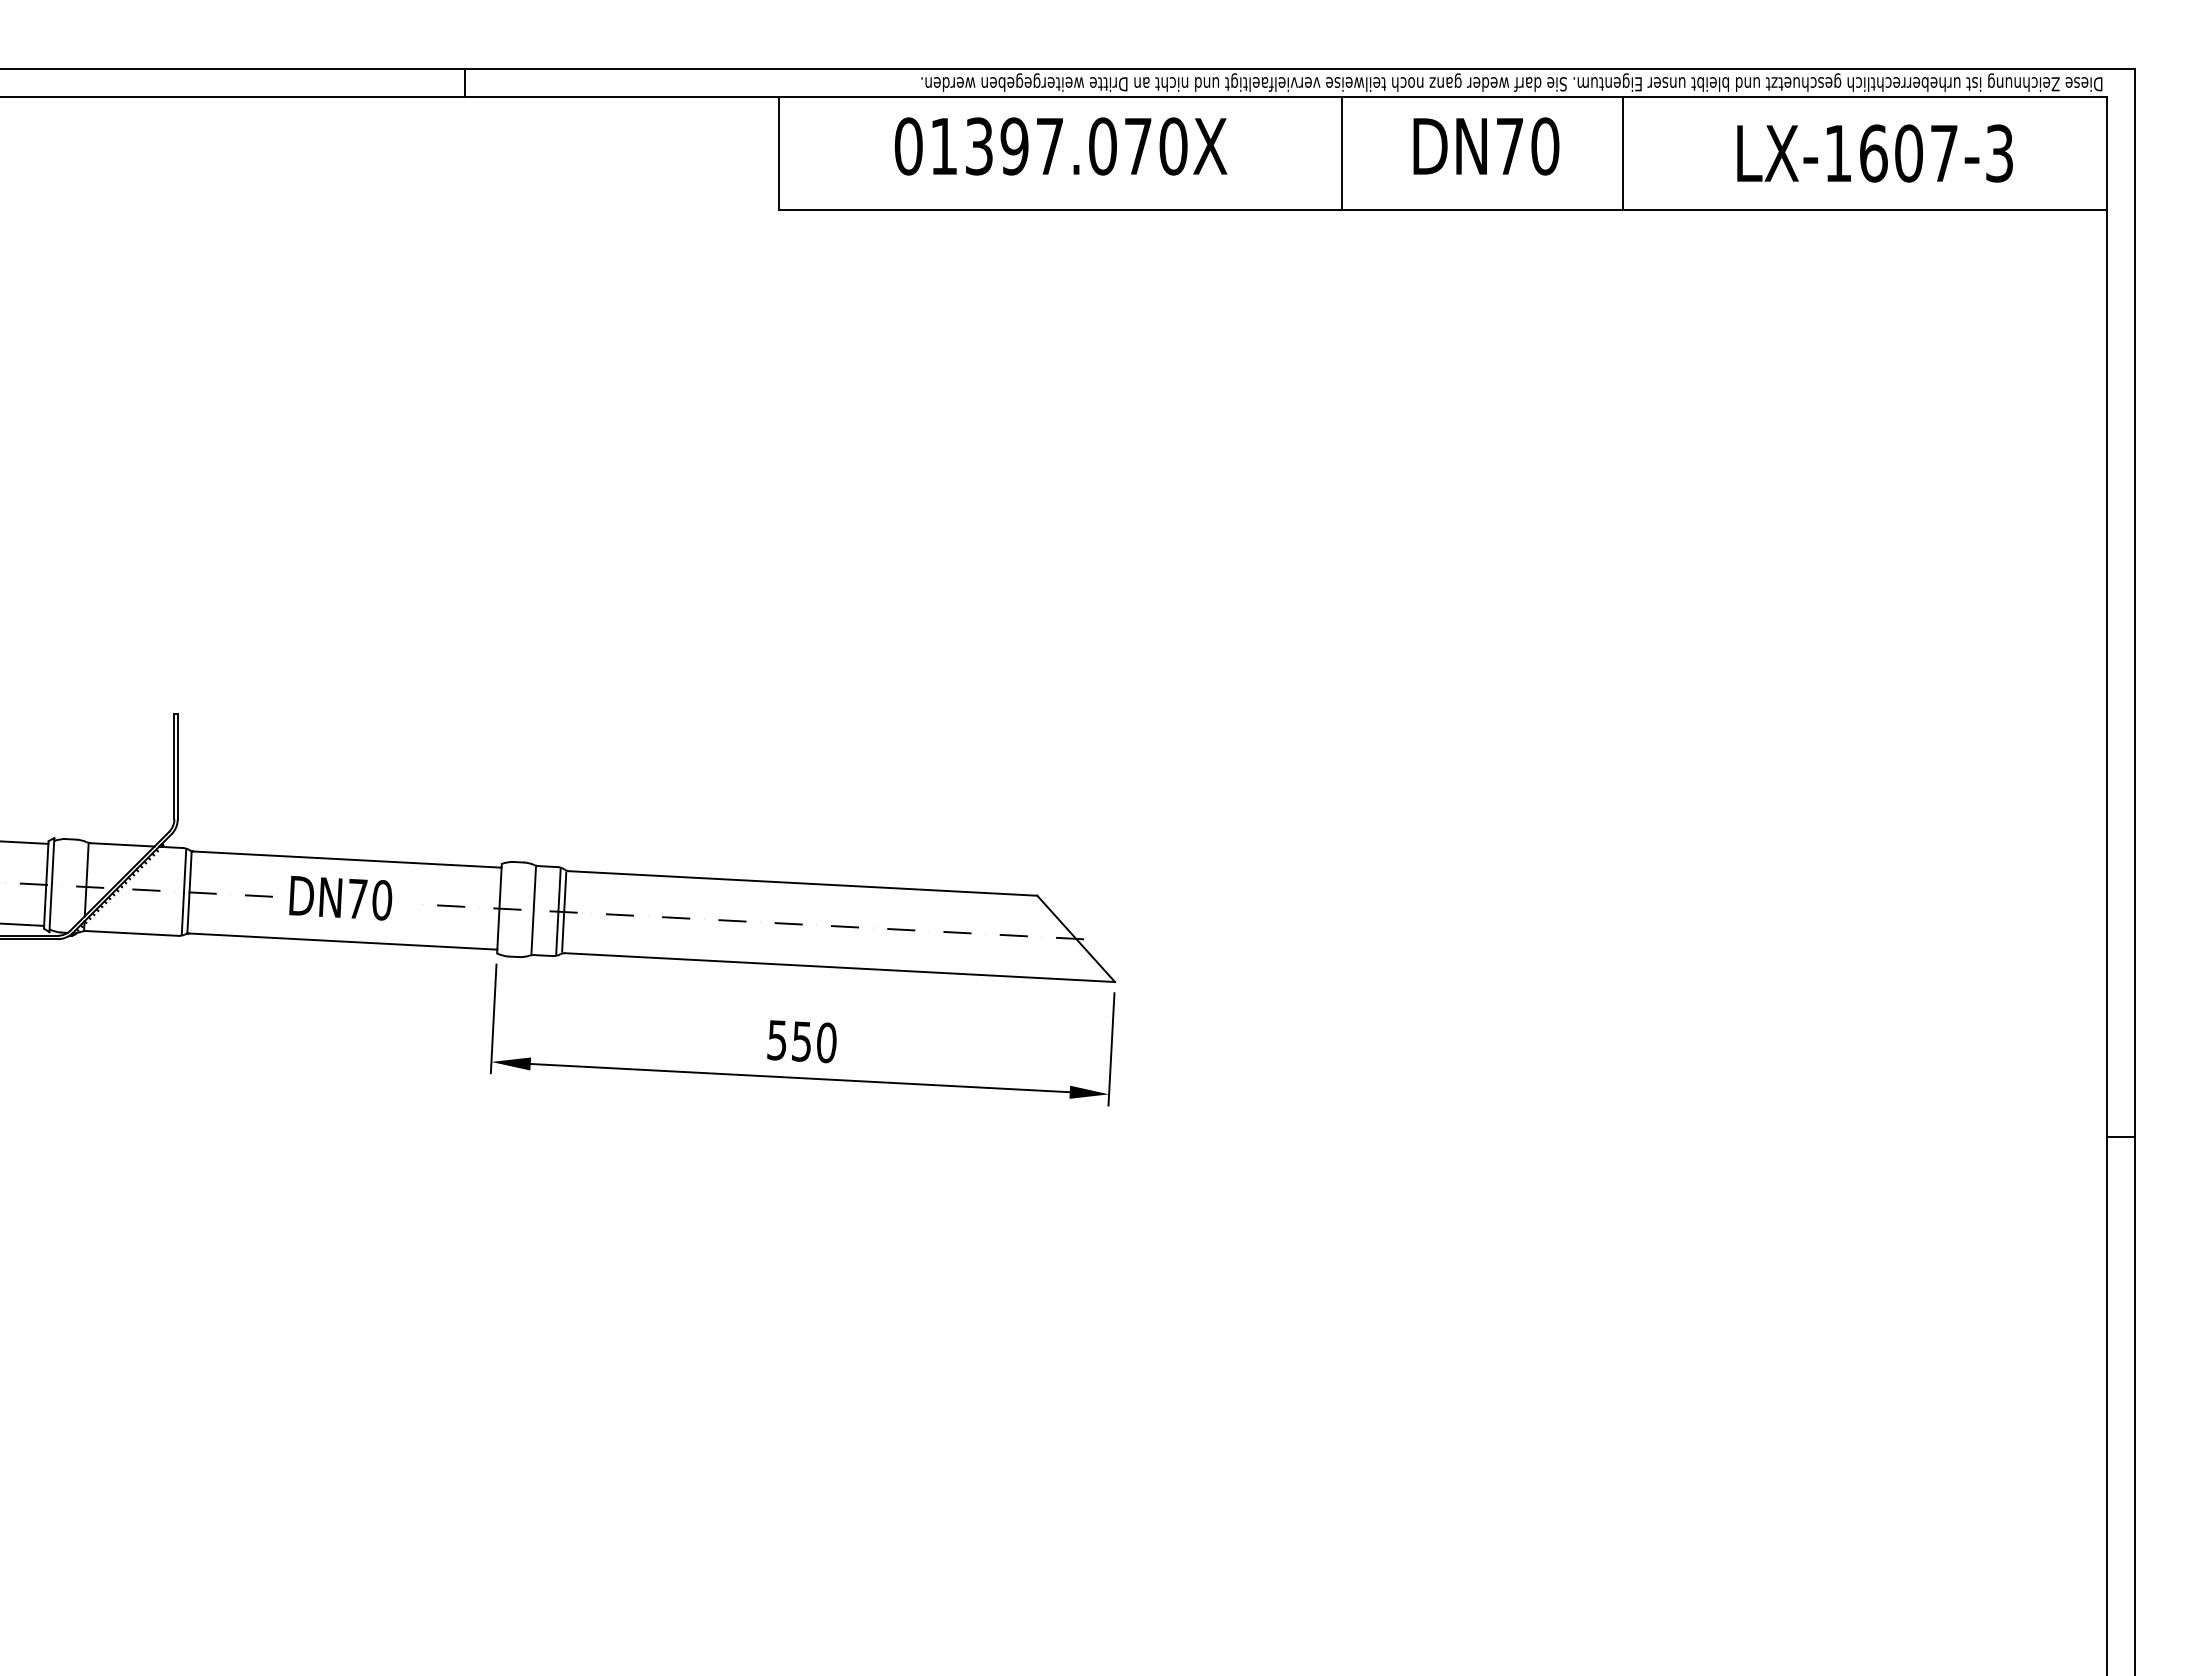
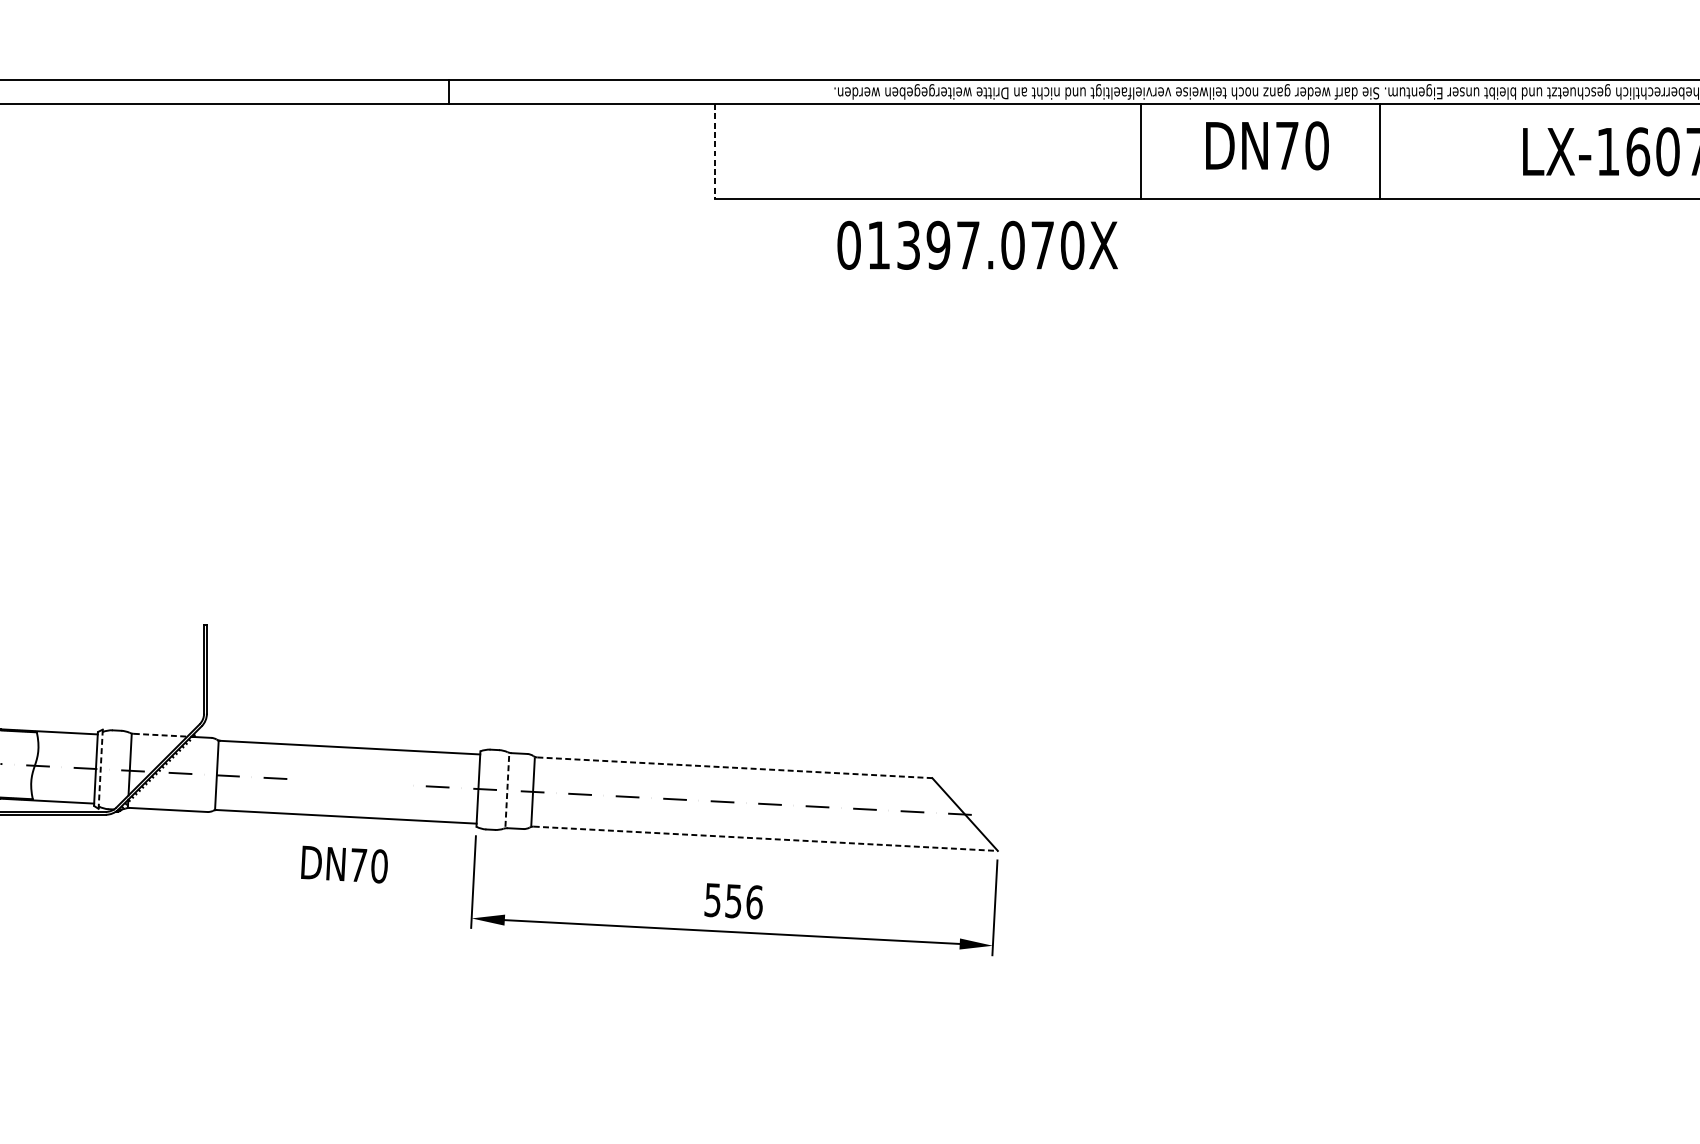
text: (1060, 146) -> (977, 245), moved
text: (1486, 146) -> (1267, 145), moved
line: (779, 153) -> (714, 151), solid -> dashed
line: (1341, 153) -> (1140, 151), moved
line: (1622, 153) -> (1379, 151), moved
line: (122, 844) -> (160, 734), solid -> dashed
line: (803, 883) -> (735, 767), solid -> dashed
line: (51, 885) -> (100, 769), solid -> dashed
line: (183, 892) -> (211, 775), removed
text: (340, 898) -> (344, 864), moved
line: (533, 910) -> (507, 790), solid -> dashed
line: (558, 911) -> (528, 791), removed
line: (840, 967) -> (766, 838), solid -> dashed
text: (826, 1042) -> (754, 901), 550 -> 556

